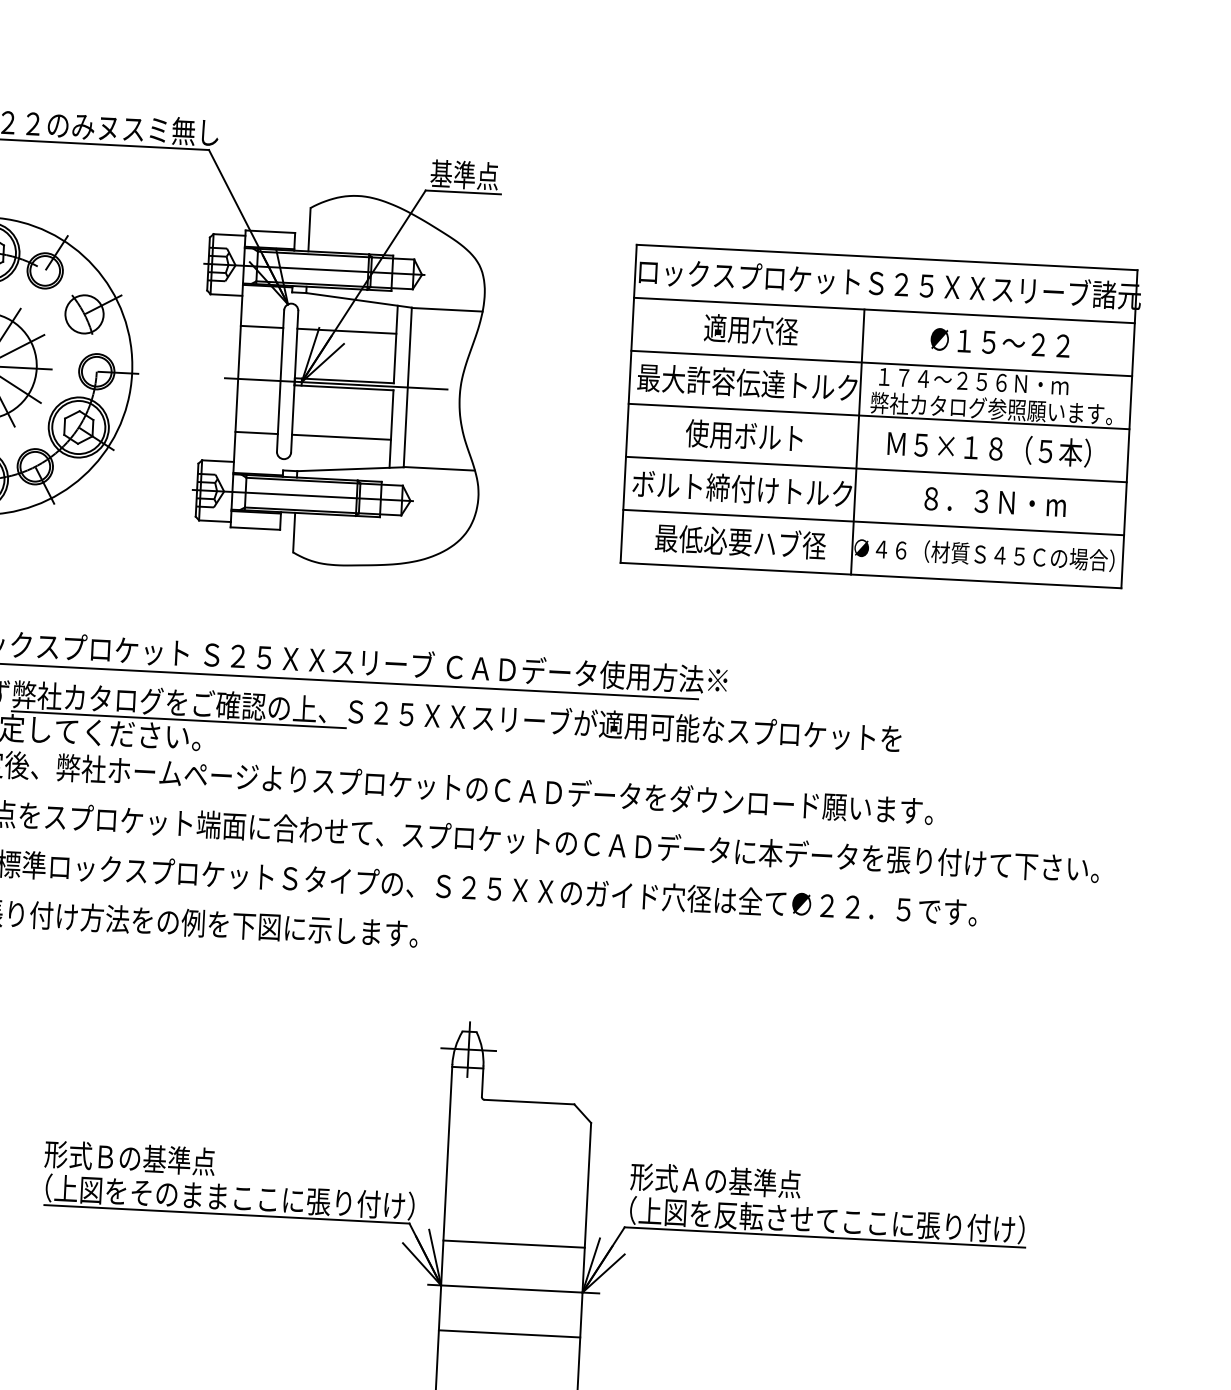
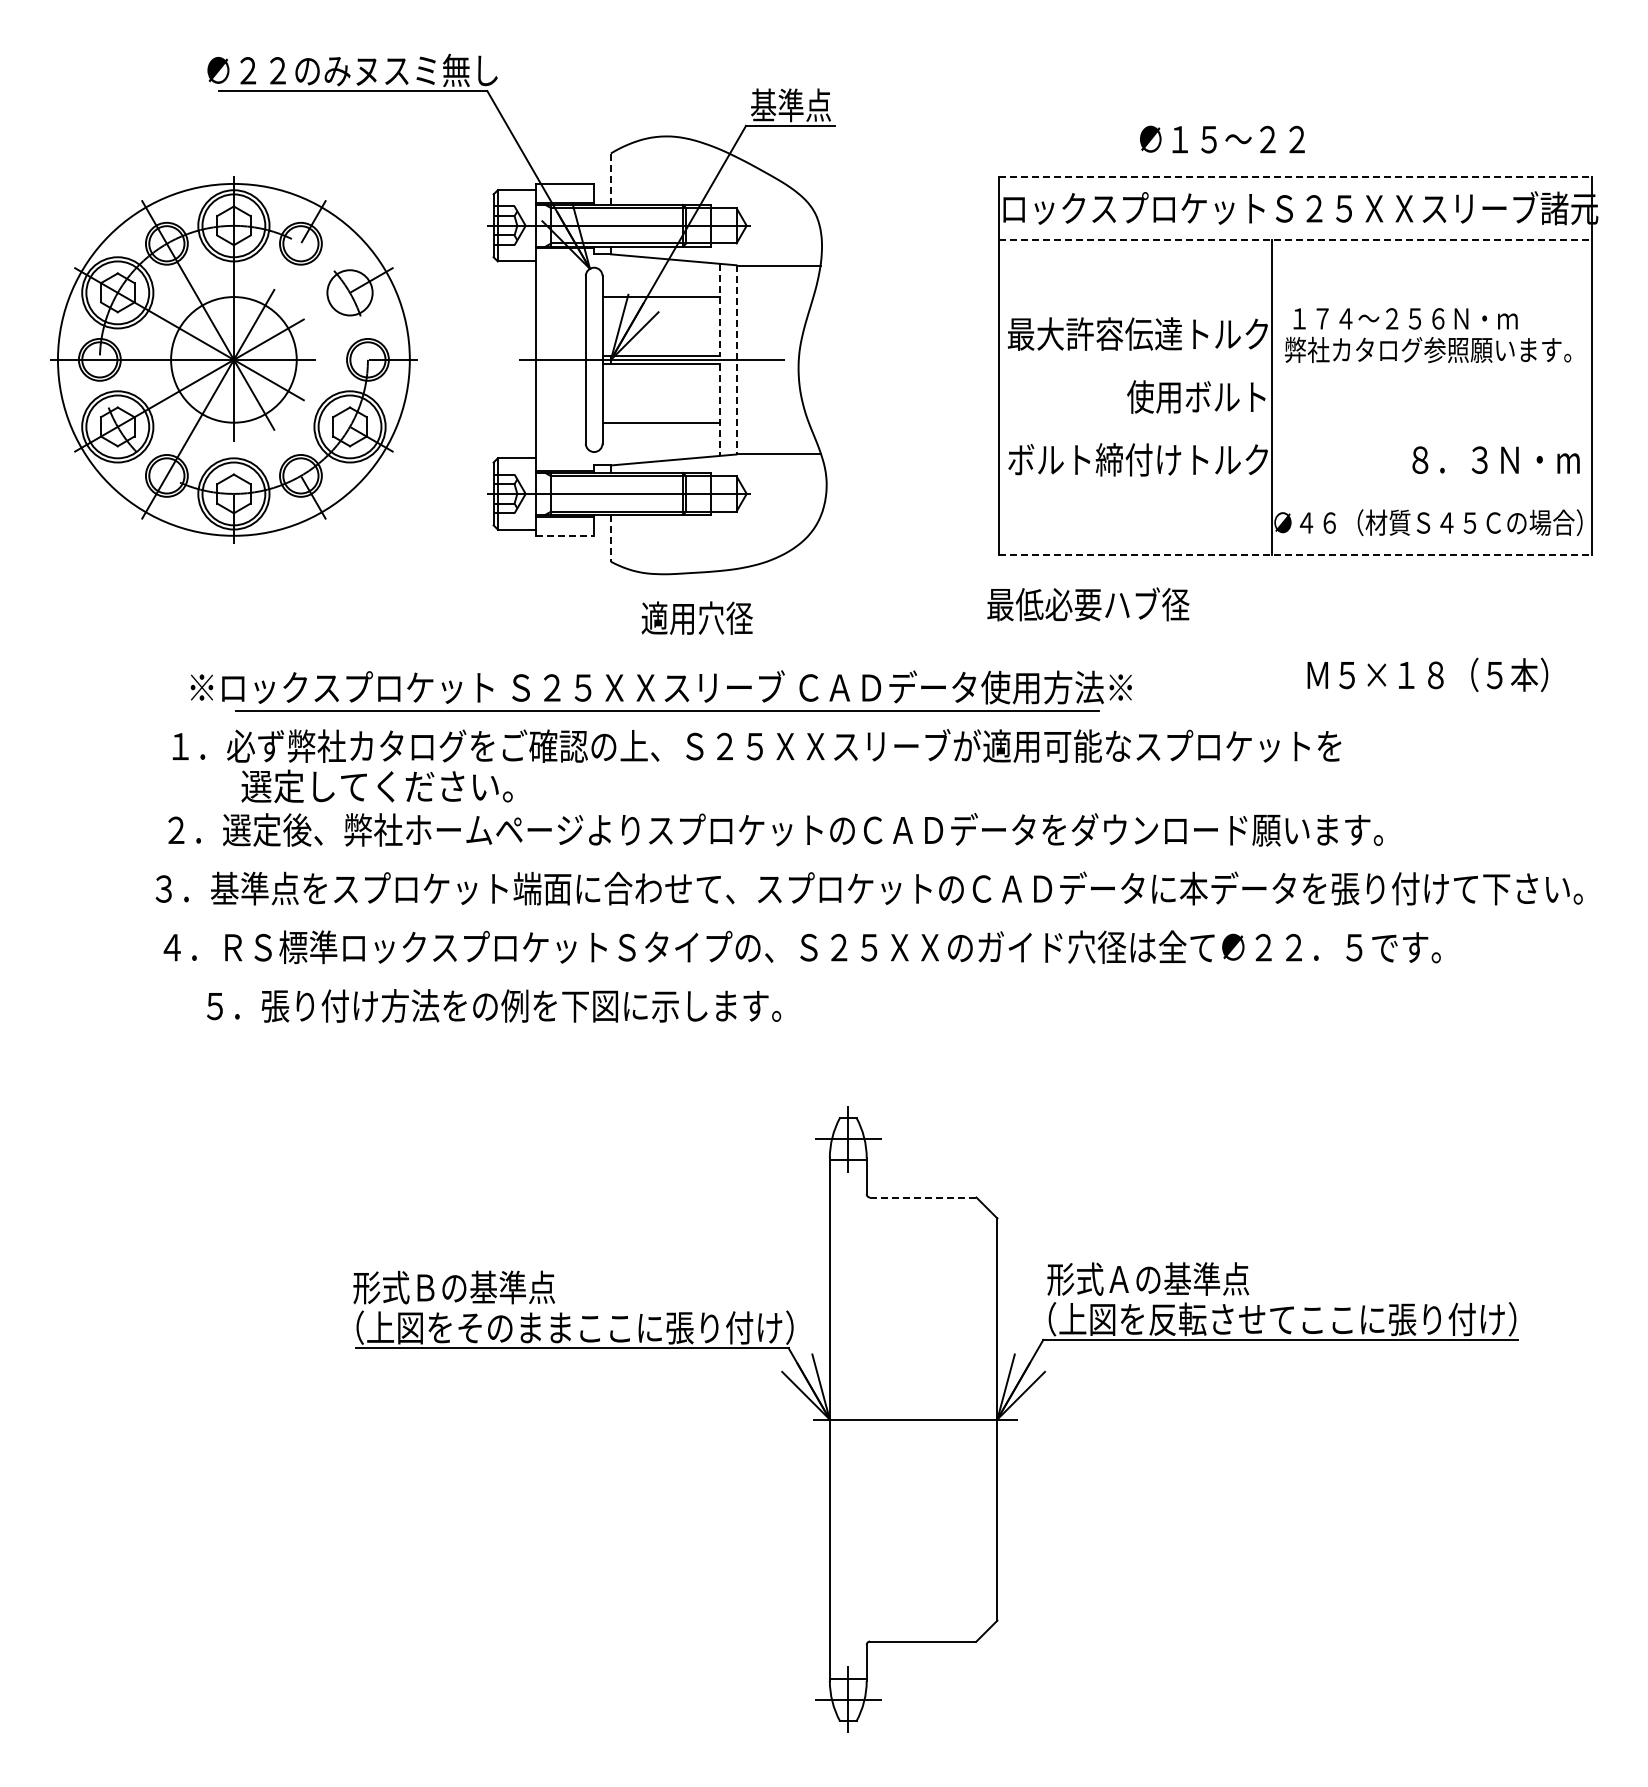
line: (309, 229) -> (610, 179), solid -> dashed
line: (887, 257) -> (1295, 177), solid -> dashed
line: (884, 310) -> (1295, 240), solid -> dashed
line: (261, 327) -> (560, 297), removed
text: (750, 329) -> (696, 617), moved
text: (1000, 342) -> (1222, 139), moved
line: (395, 344) -> (719, 309), solid -> dashed
line: (881, 363) -> (1295, 303), removed
line: (407, 387) -> (736, 359), solid -> dashed
line: (879, 416) -> (1295, 366), removed
line: (391, 428) -> (719, 409), solid -> dashed
line: (256, 432) -> (560, 422), removed
text: (744, 435) -> (1196, 396), moved
text: (989, 447) -> (1427, 674), moved
line: (876, 469) -> (1295, 428), removed
text: (994, 501) -> (1495, 459), moved
line: (873, 522) -> (1295, 491), removed
line: (255, 528) -> (565, 535), solid -> dashed
line: (293, 532) -> (610, 538), solid -> dashed
text: (740, 541) -> (1088, 604), moved
line: (870, 575) -> (1295, 554), solid -> dashed
line: (178, 719) -> (485, 766), removed
line: (529, 1102) -> (923, 1197), solid -> dashed
line: (514, 1244) -> (913, 1366), removed
line: (509, 1333) -> (913, 1472), removed

